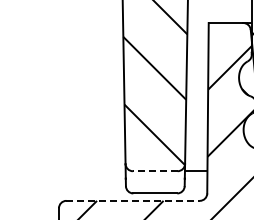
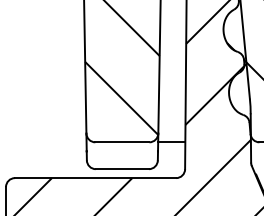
line: (154, 171) -> (121, 142), dashed -> solid
line: (133, 200) -> (96, 177), dashed -> solid

